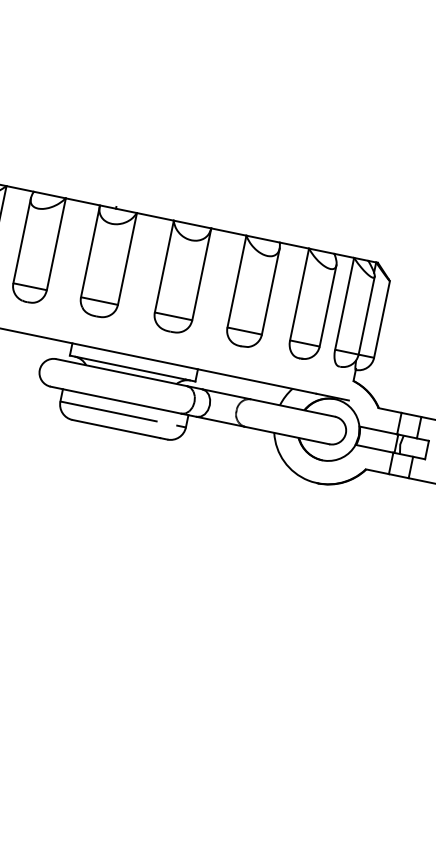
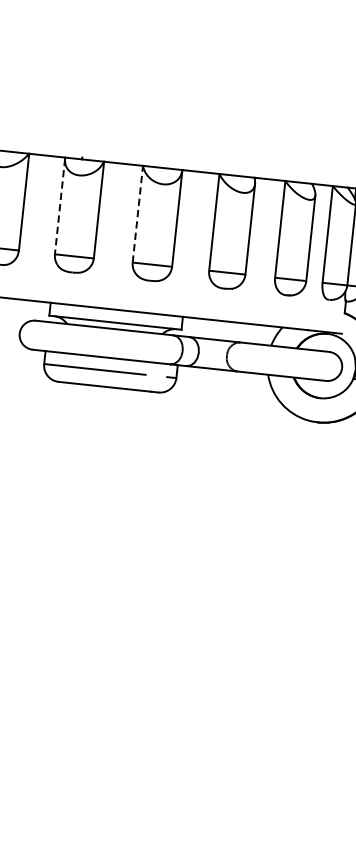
line: (90, 252) -> (60, 207), solid -> dashed
line: (164, 266) -> (137, 214), solid -> dashed

